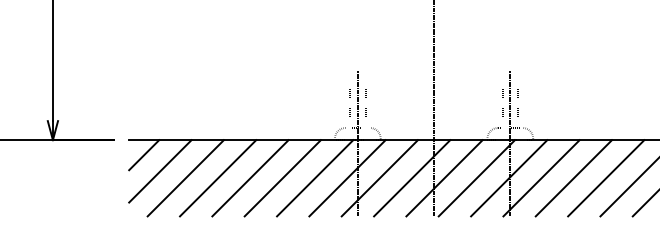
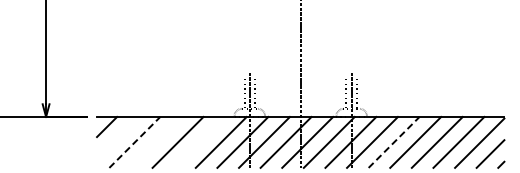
line: (159, 170) -> (117, 137), removed
line: (216, 176) -> (155, 141), removed
line: (282, 176) -> (199, 141), removed
line: (186, 178) -> (135, 142), solid -> dashed
line: (574, 178) -> (394, 142), solid -> dashed

